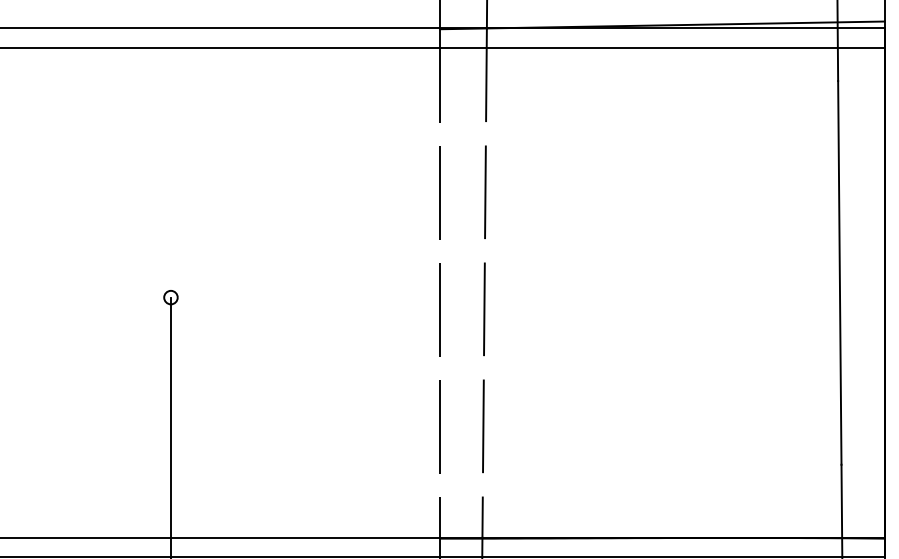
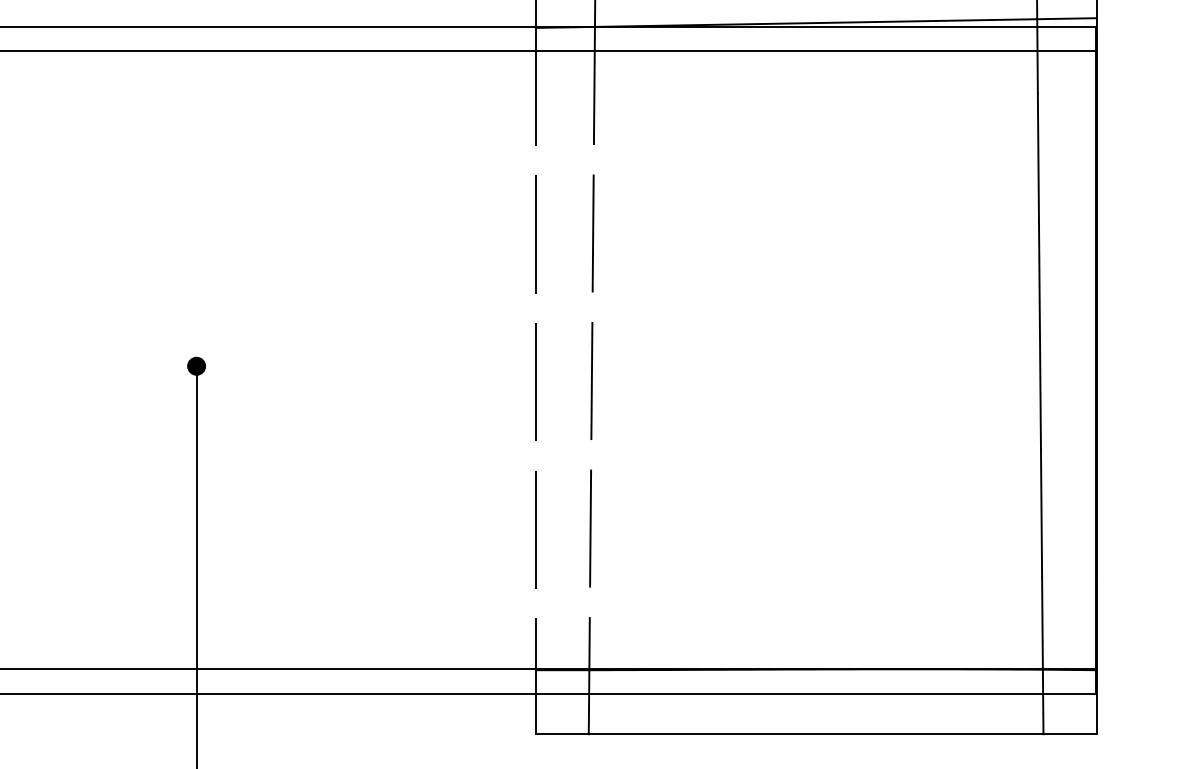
fill: (170, 296) -> (196, 365), added

